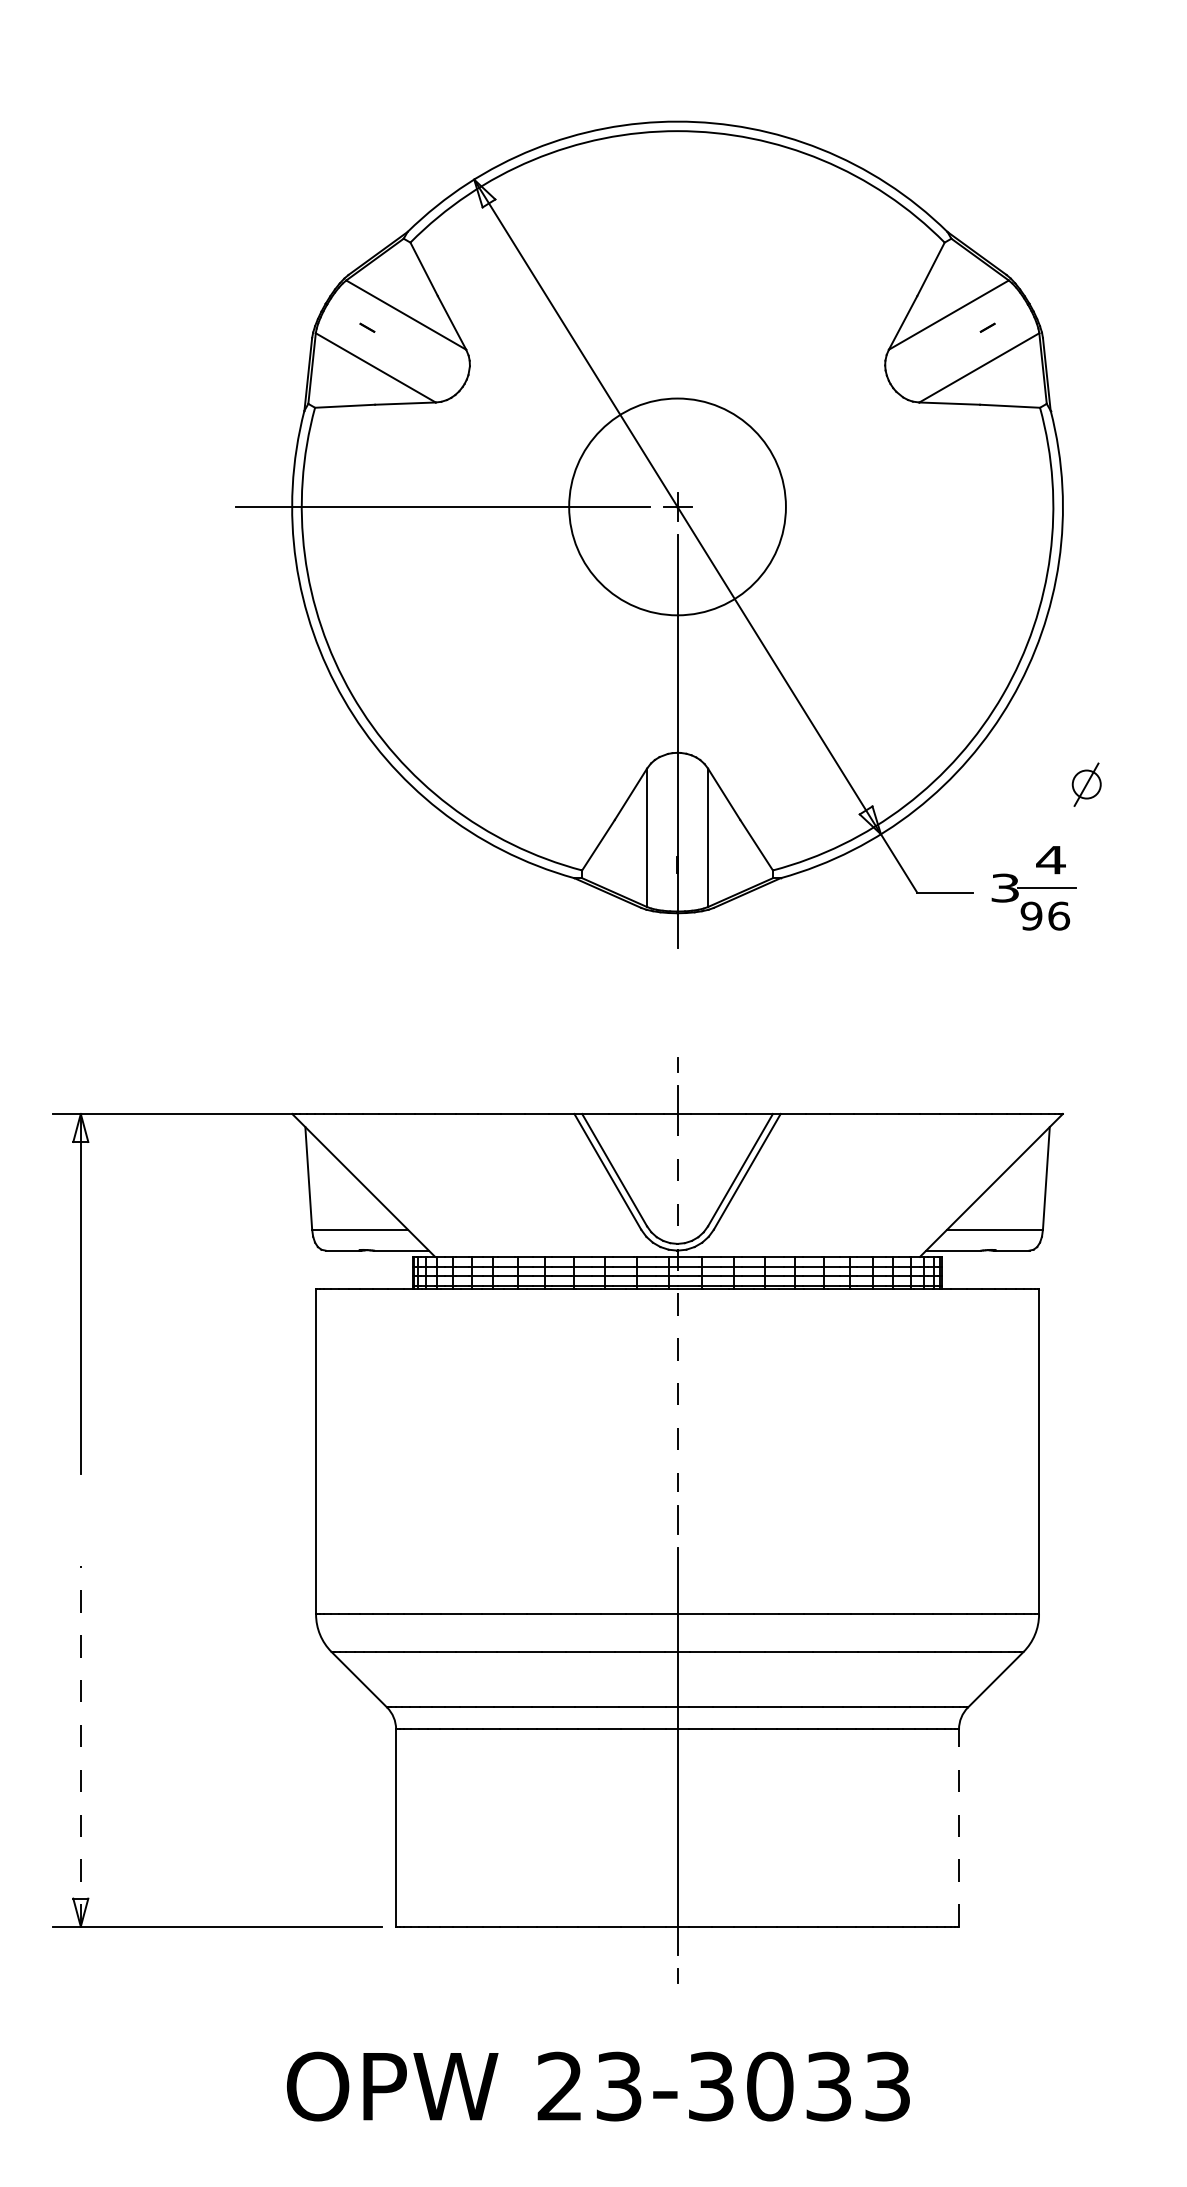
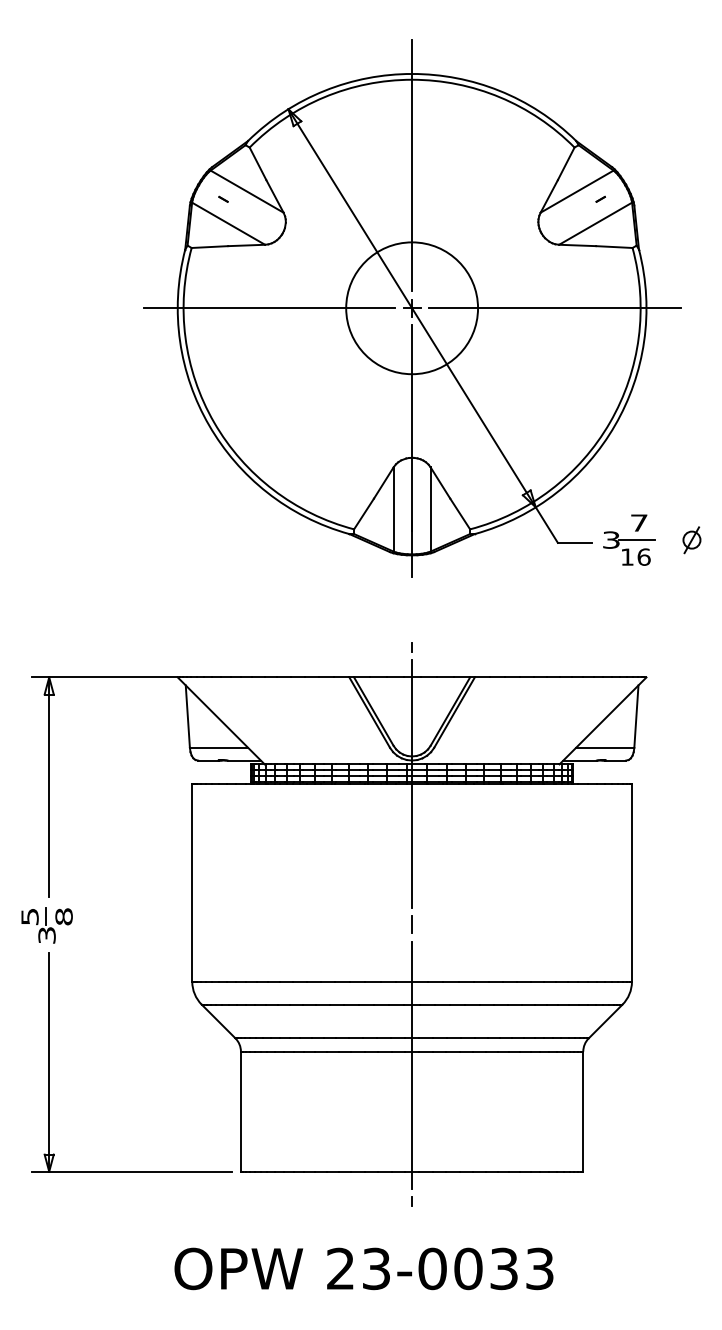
line: (678, 272) -> (412, 165), added
line: (911, 507) -> (554, 308), added
part: (1085, 785) -> (691, 540), moved
text: (1051, 859) -> (639, 522), 4 -> 7
text: (1030, 915) -> (626, 556), 96 -> 16
line: (678, 1303) -> (412, 792), dashed -> solid
part: (76, 1521) -> (46, 925), added
line: (81, 1747) -> (49, 1062), dashed -> solid
line: (959, 1827) -> (583, 1111), dashed -> solid
text: (711, 2085) -> (432, 1268), 23-3033 -> 23-0033

